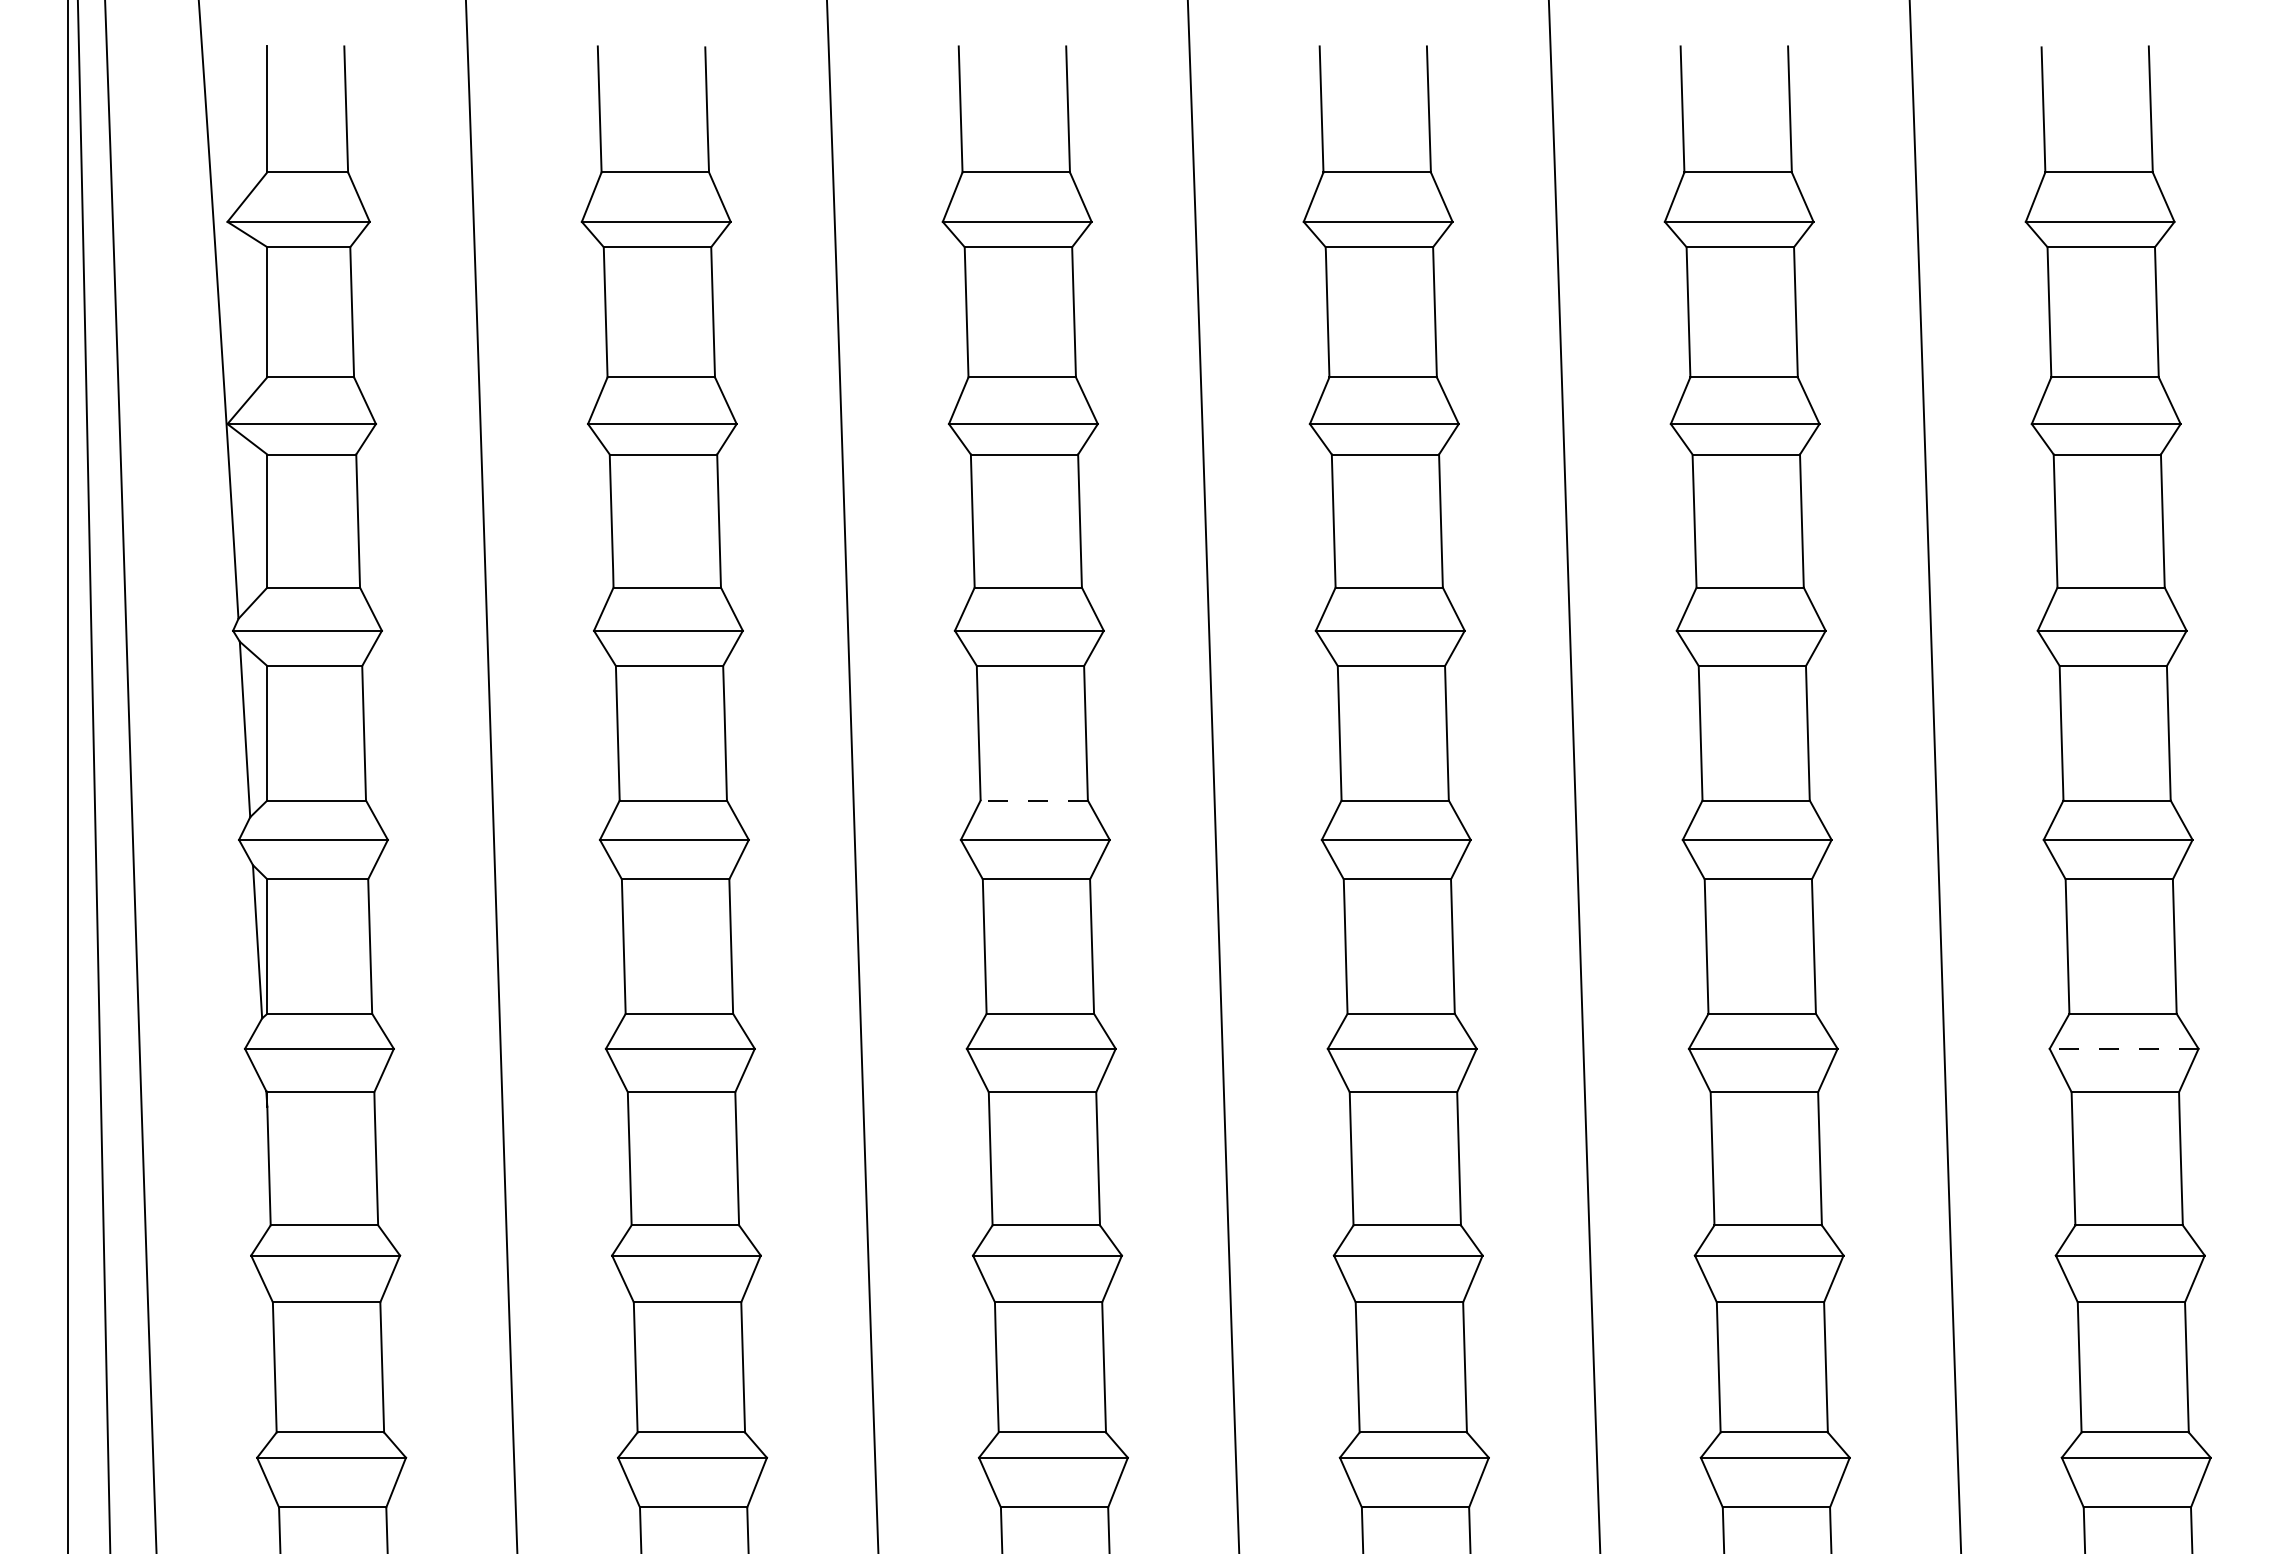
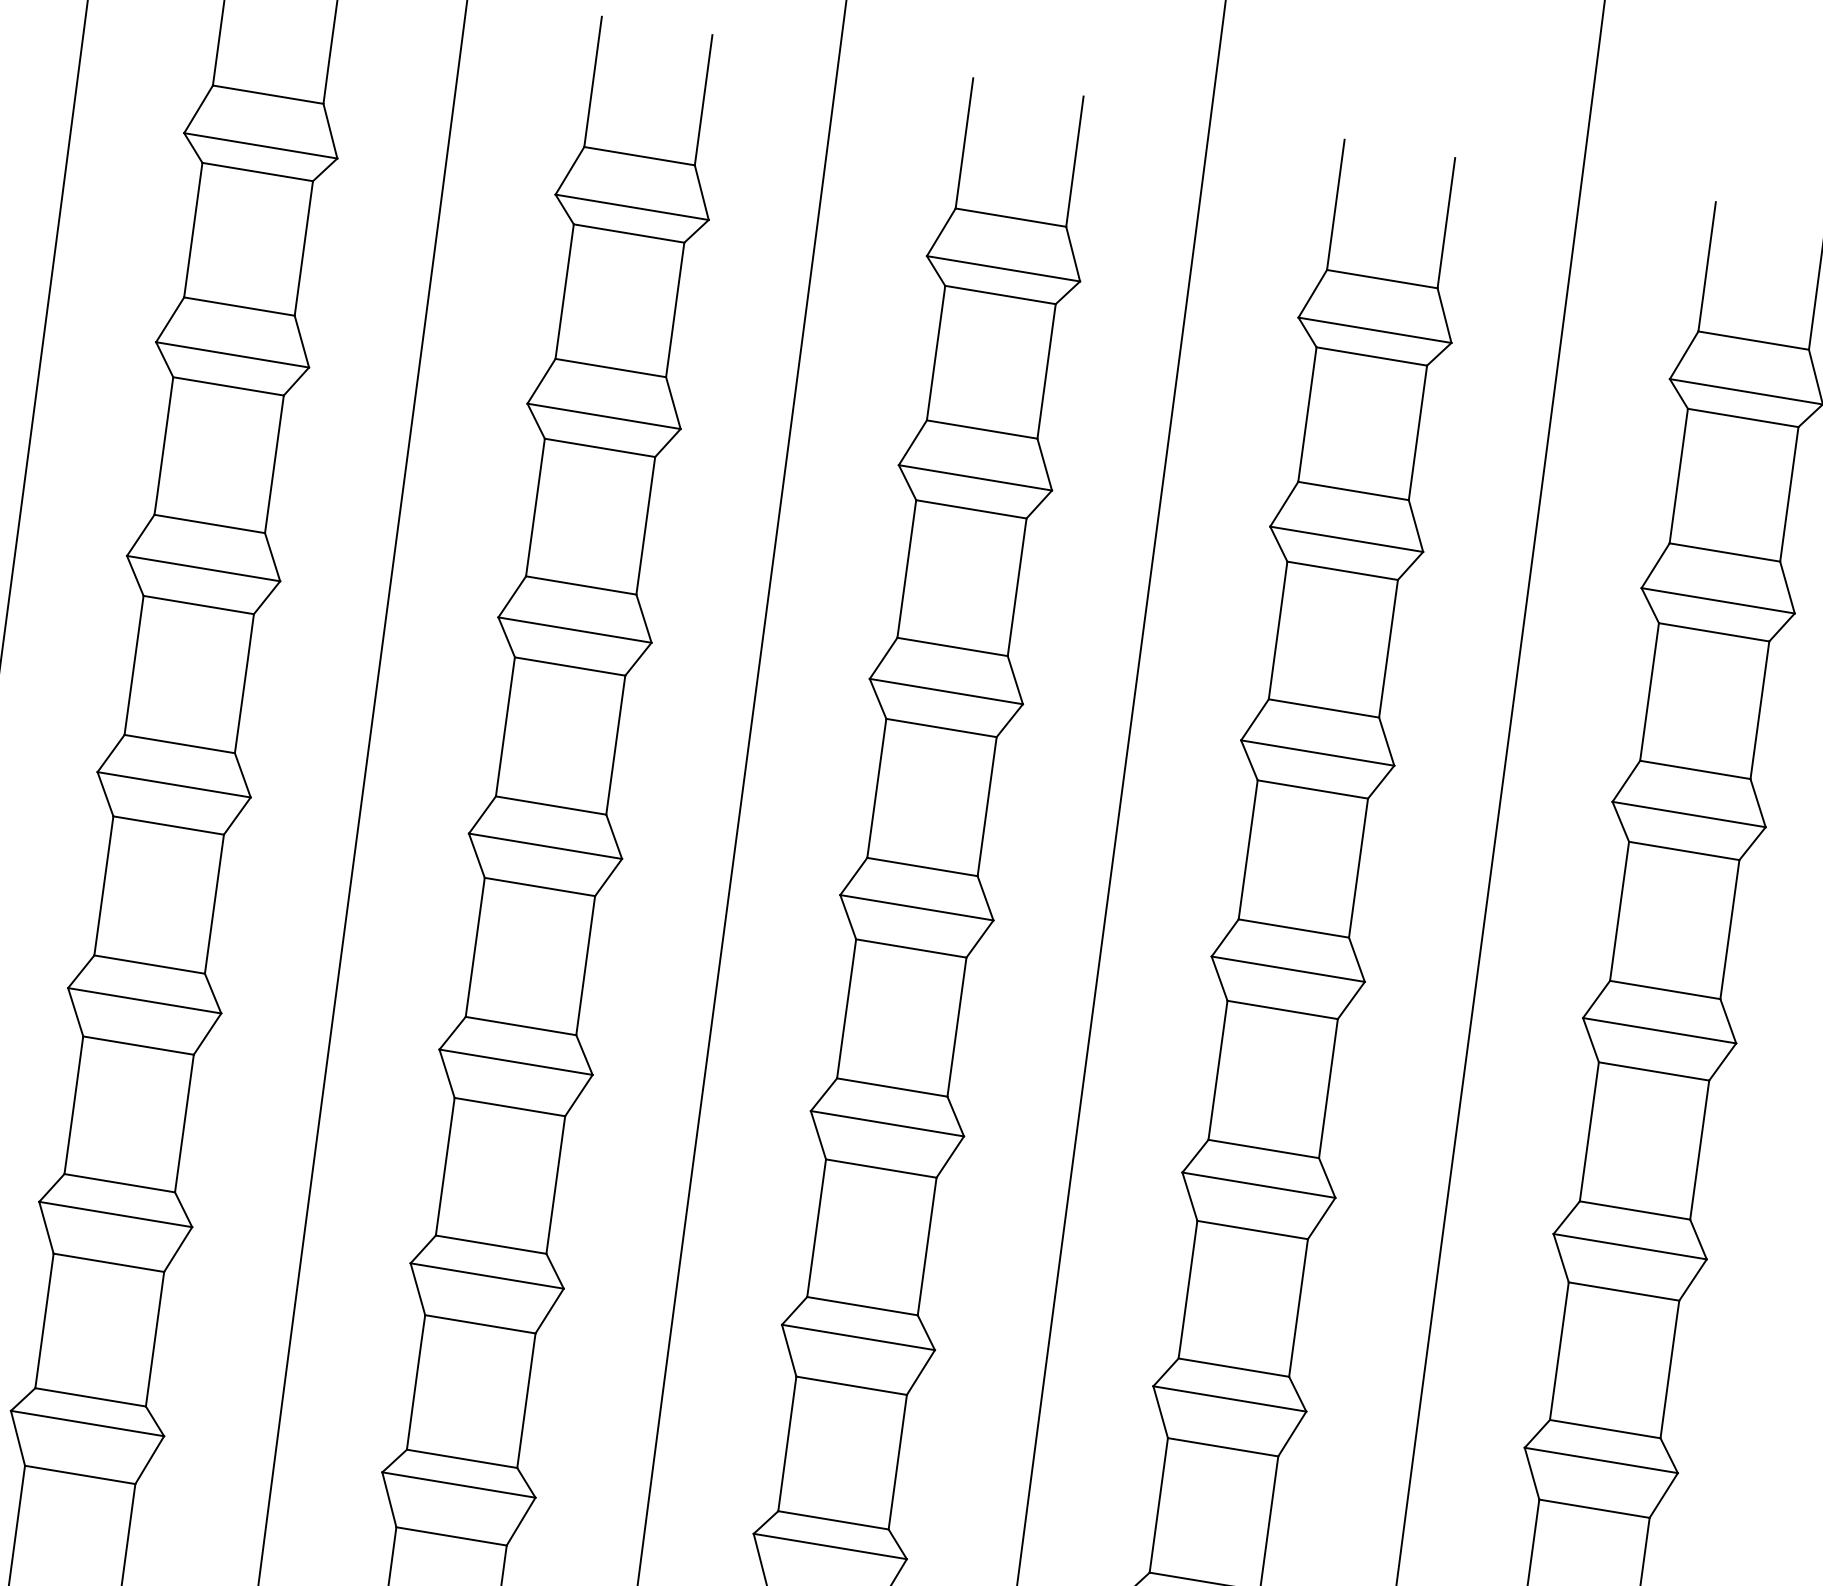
line: (1034, 800) -> (551, 805), dashed -> solid
line: (2123, 1048) -> (1629, 1246), dashed -> solid

